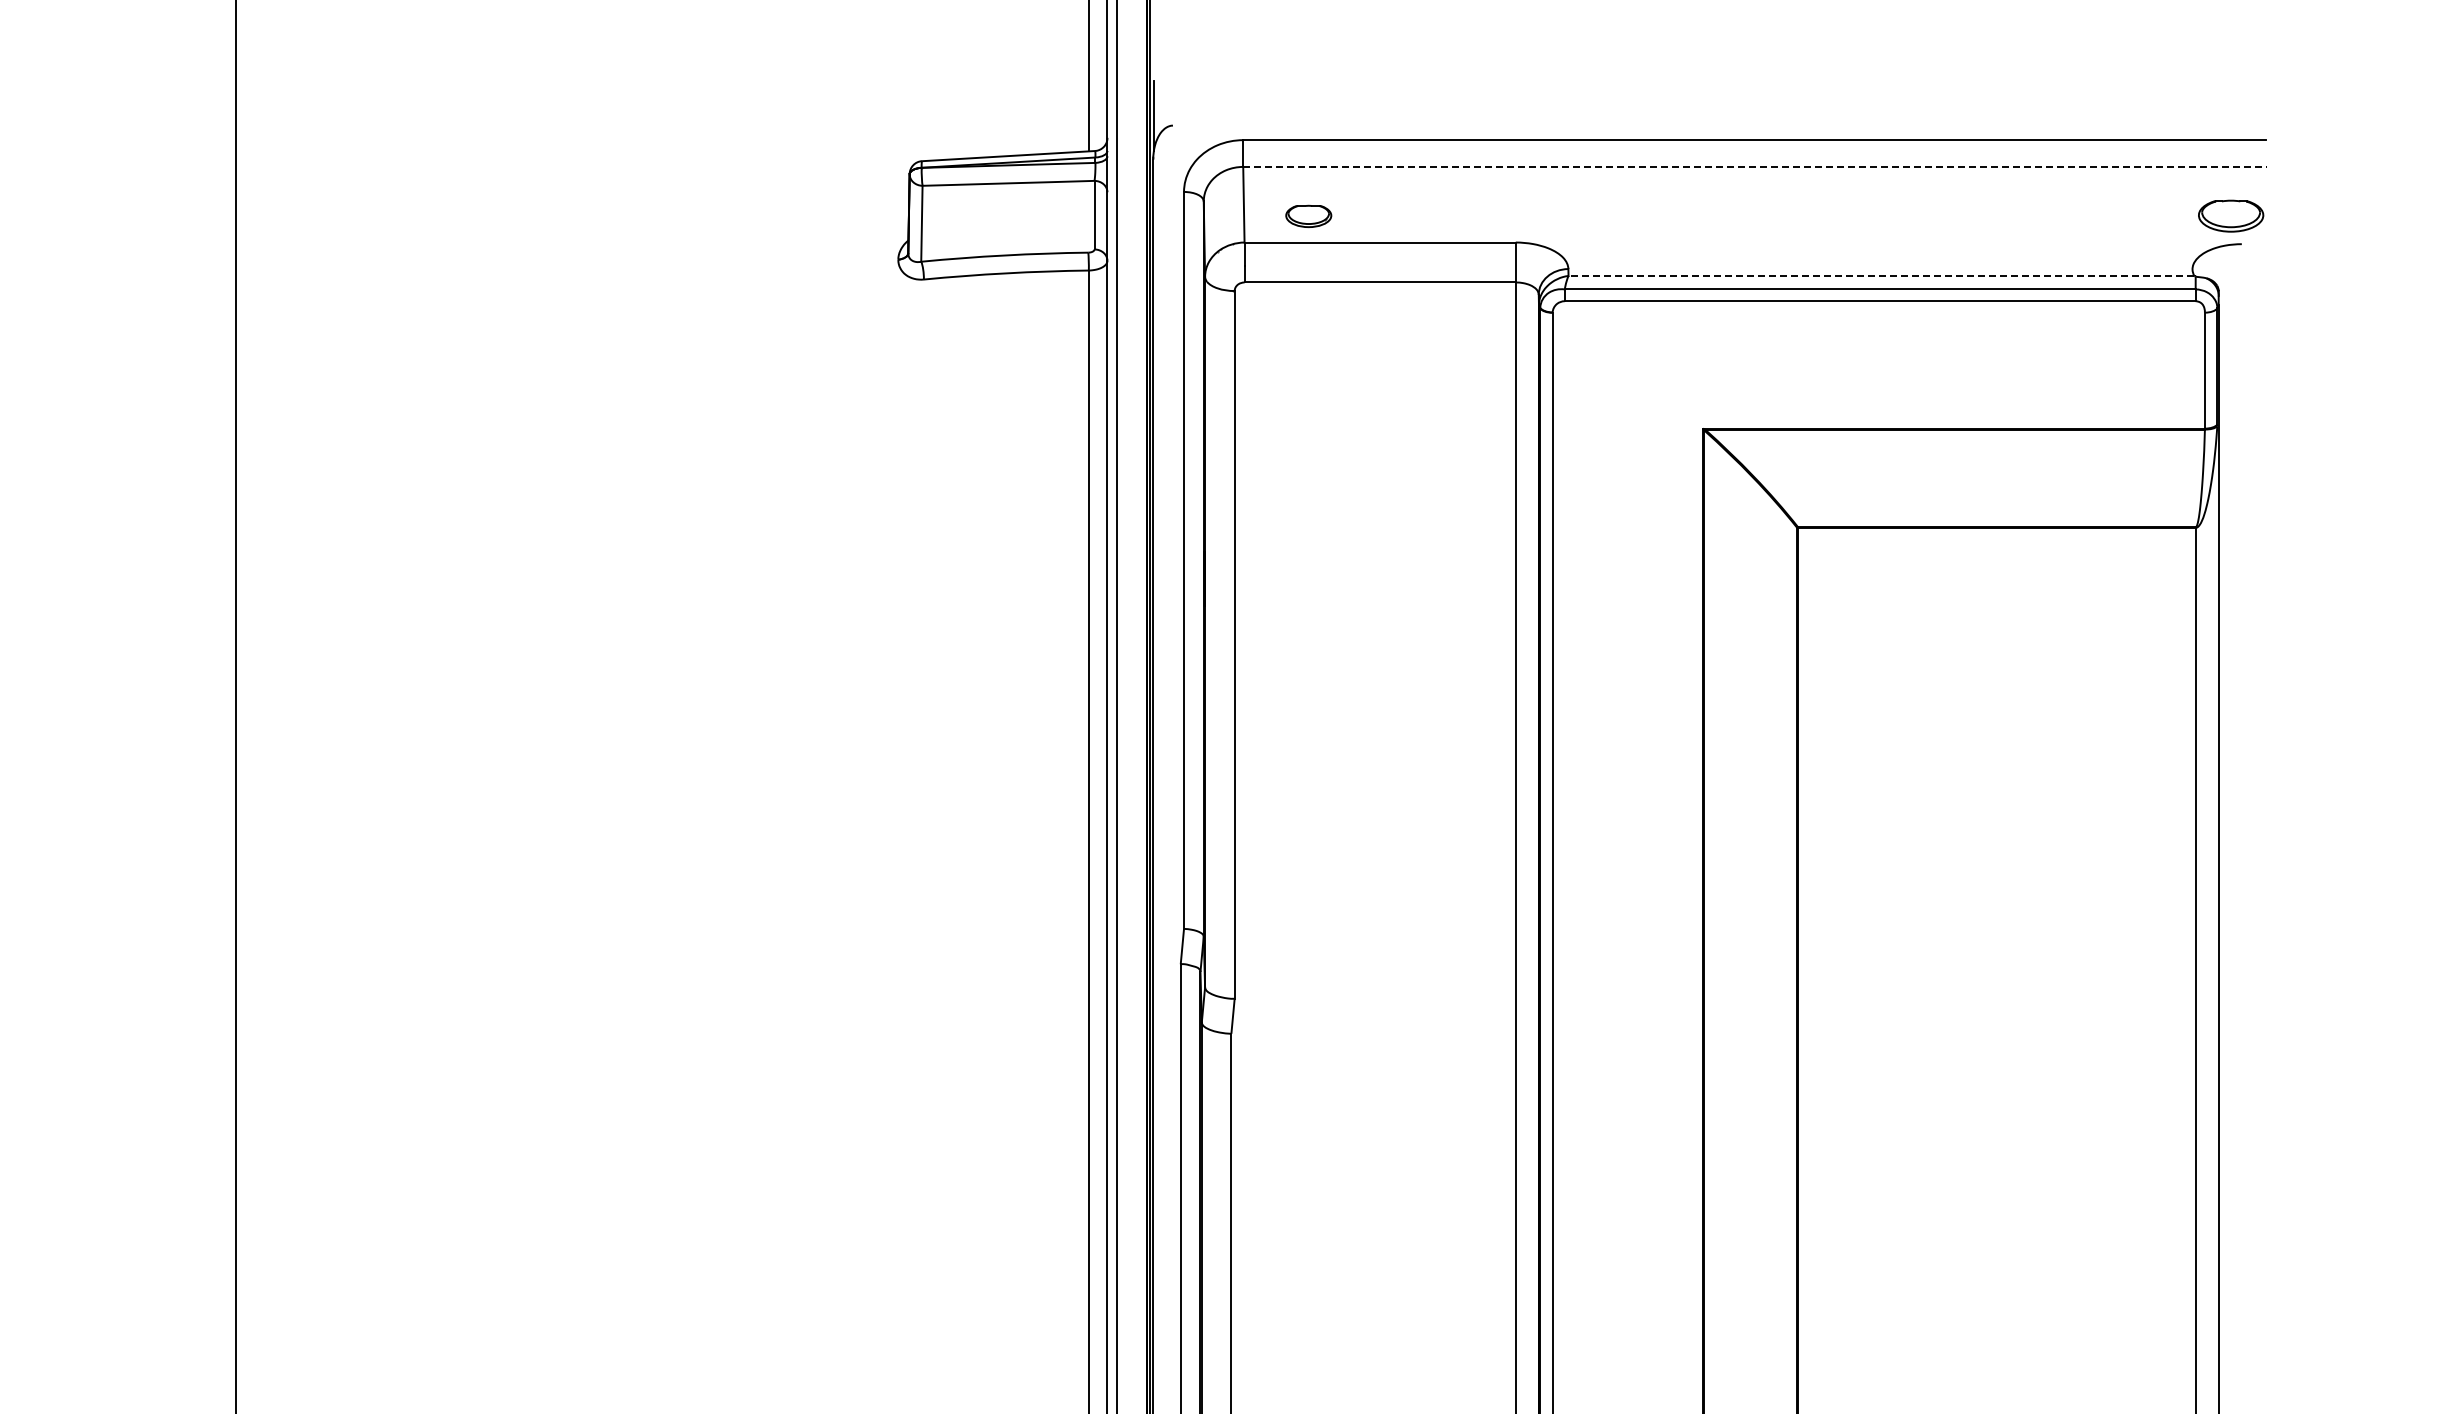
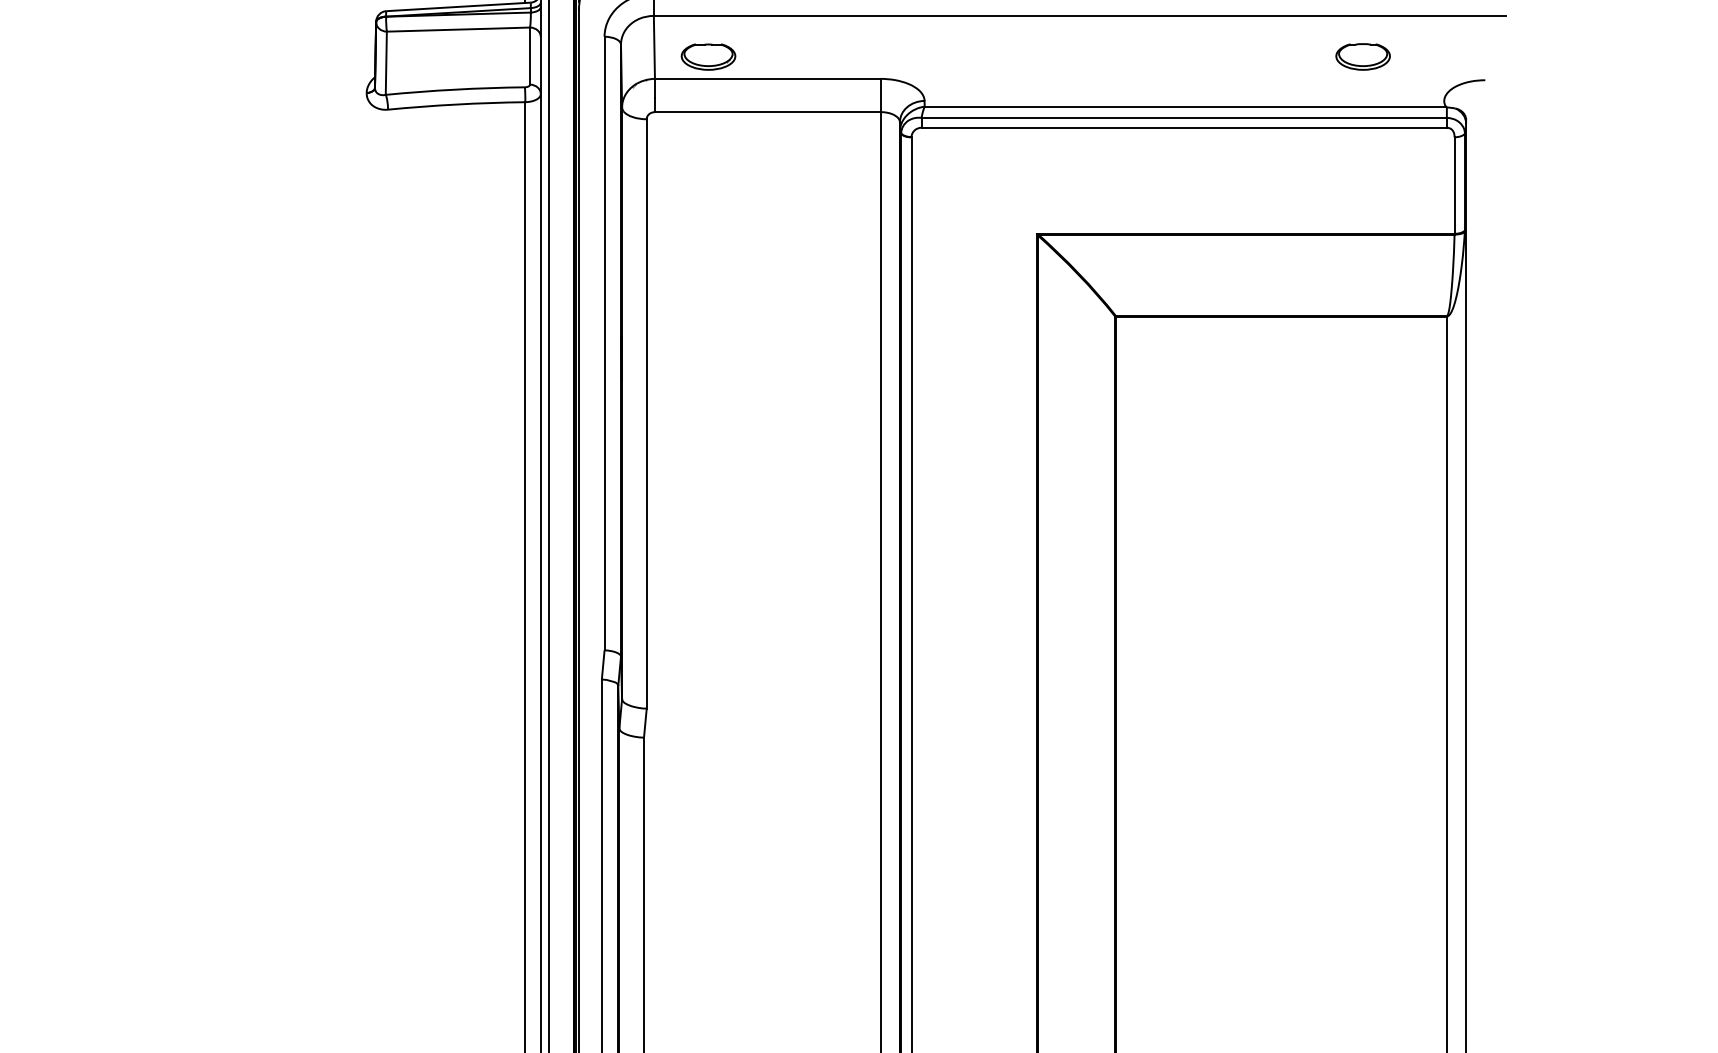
line: (1754, 166) -> (1079, 15), dashed -> solid
part: (2231, 215) -> (1363, 56), moved
part: (1308, 216) -> (708, 57), size x1.43
line: (1881, 275) -> (1185, 106), dashed -> solid

